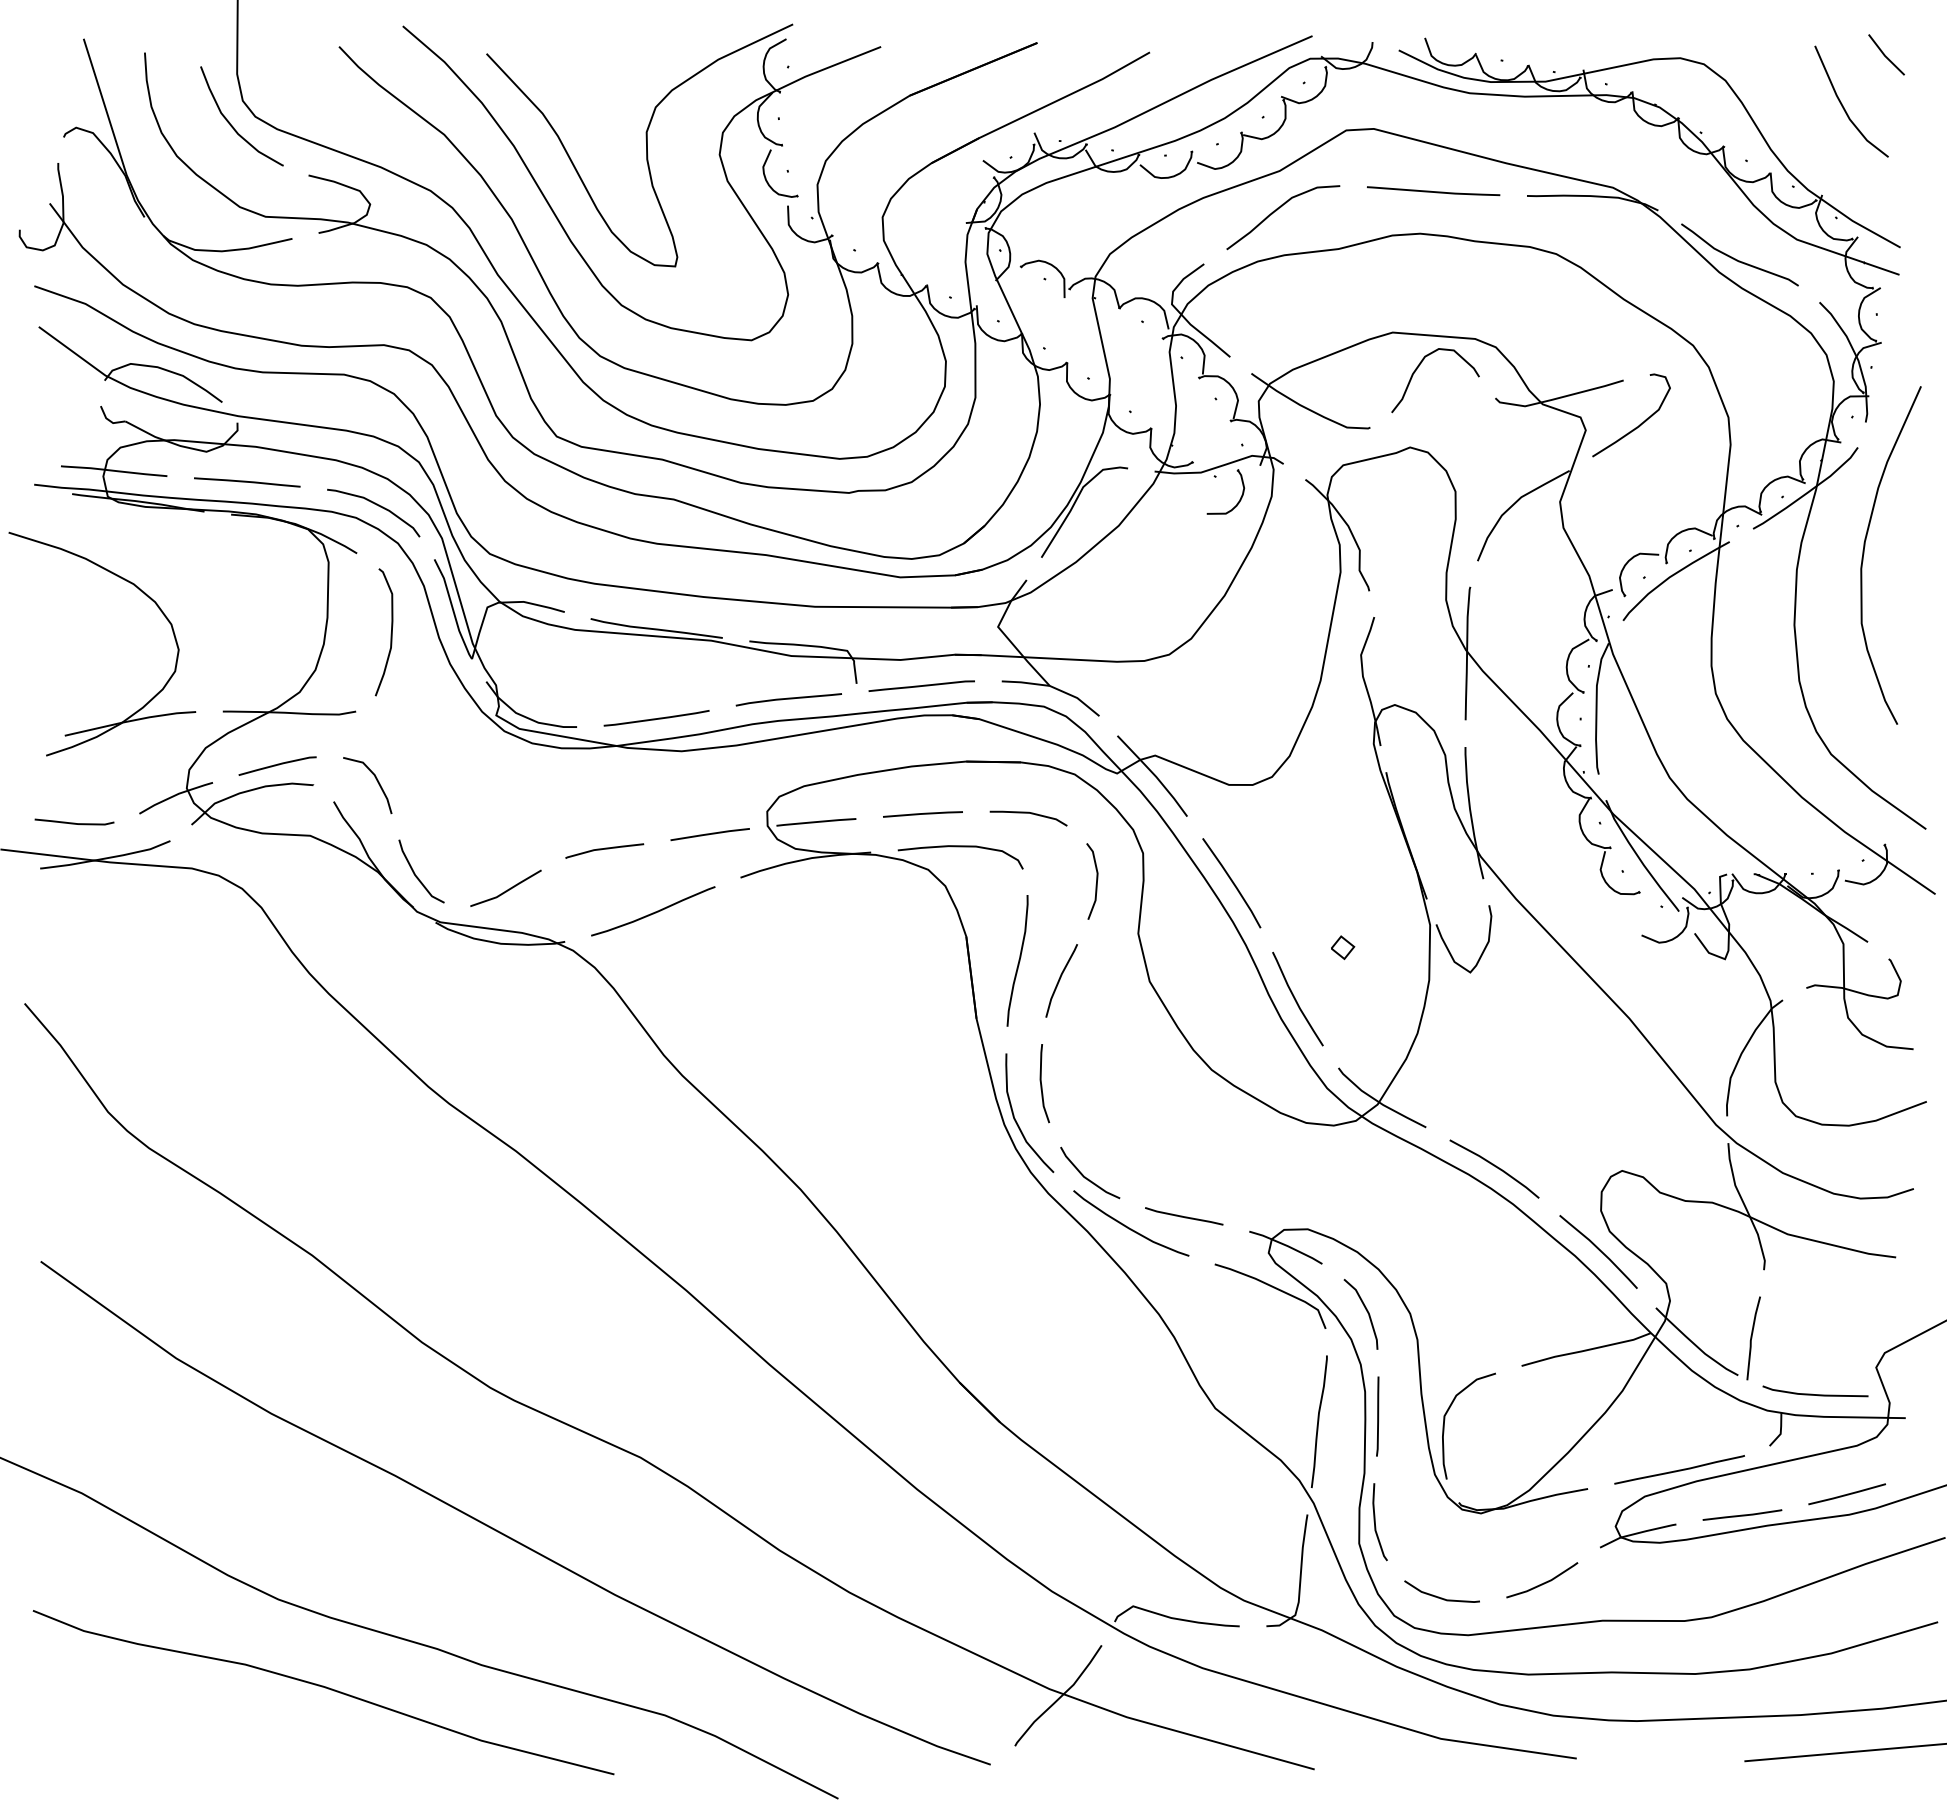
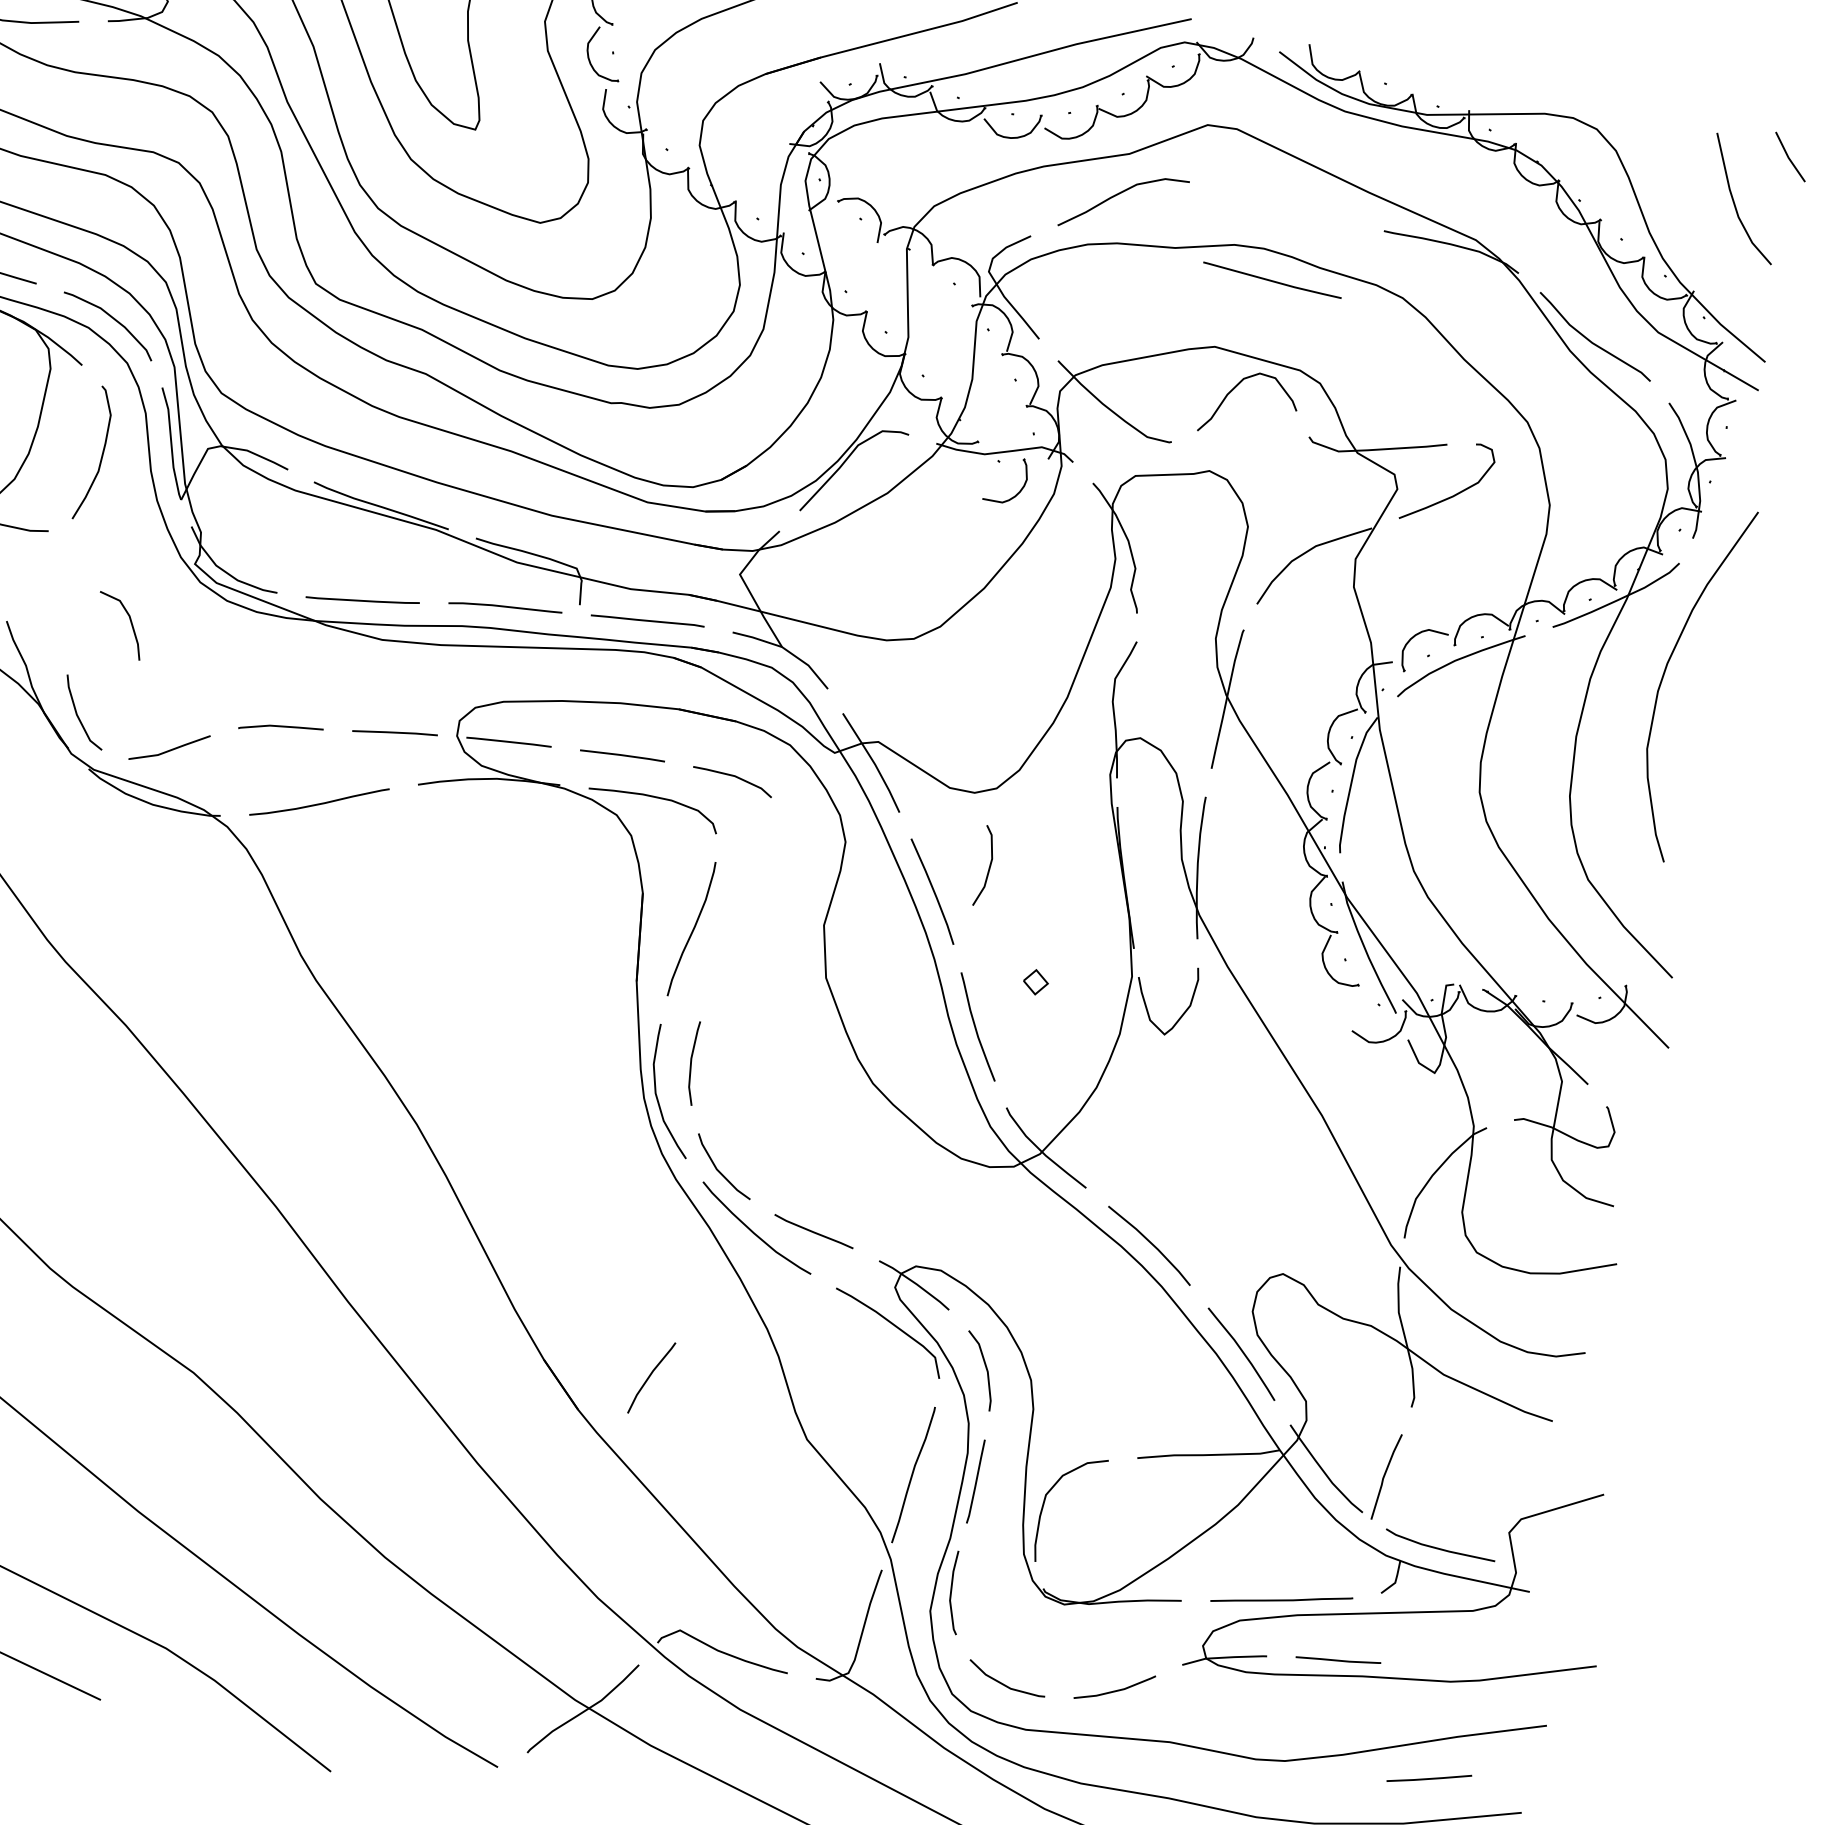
line: (1433, 191) -> (1272, 280), moved
line: (376, 780) -> (130, 622), moved
line: (1096, 881) -> (989, 867), moved
line: (1060, 980) -> (650, 1377), moved
line: (1846, 1494) -> (1428, 1778), moved

